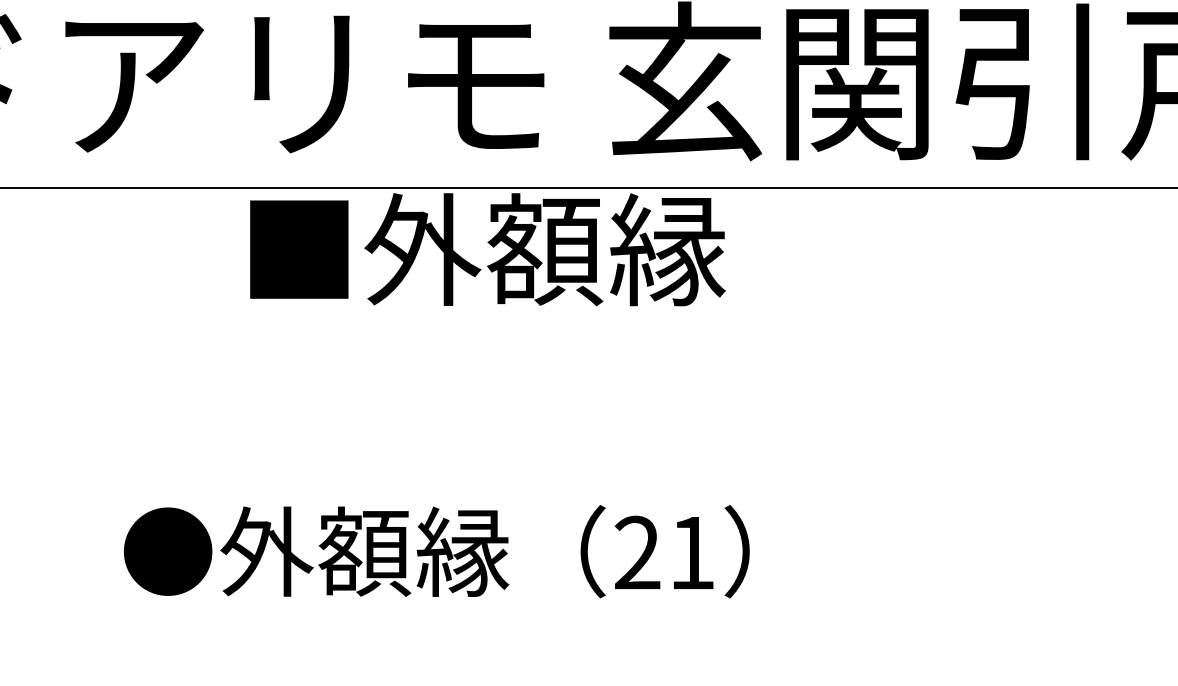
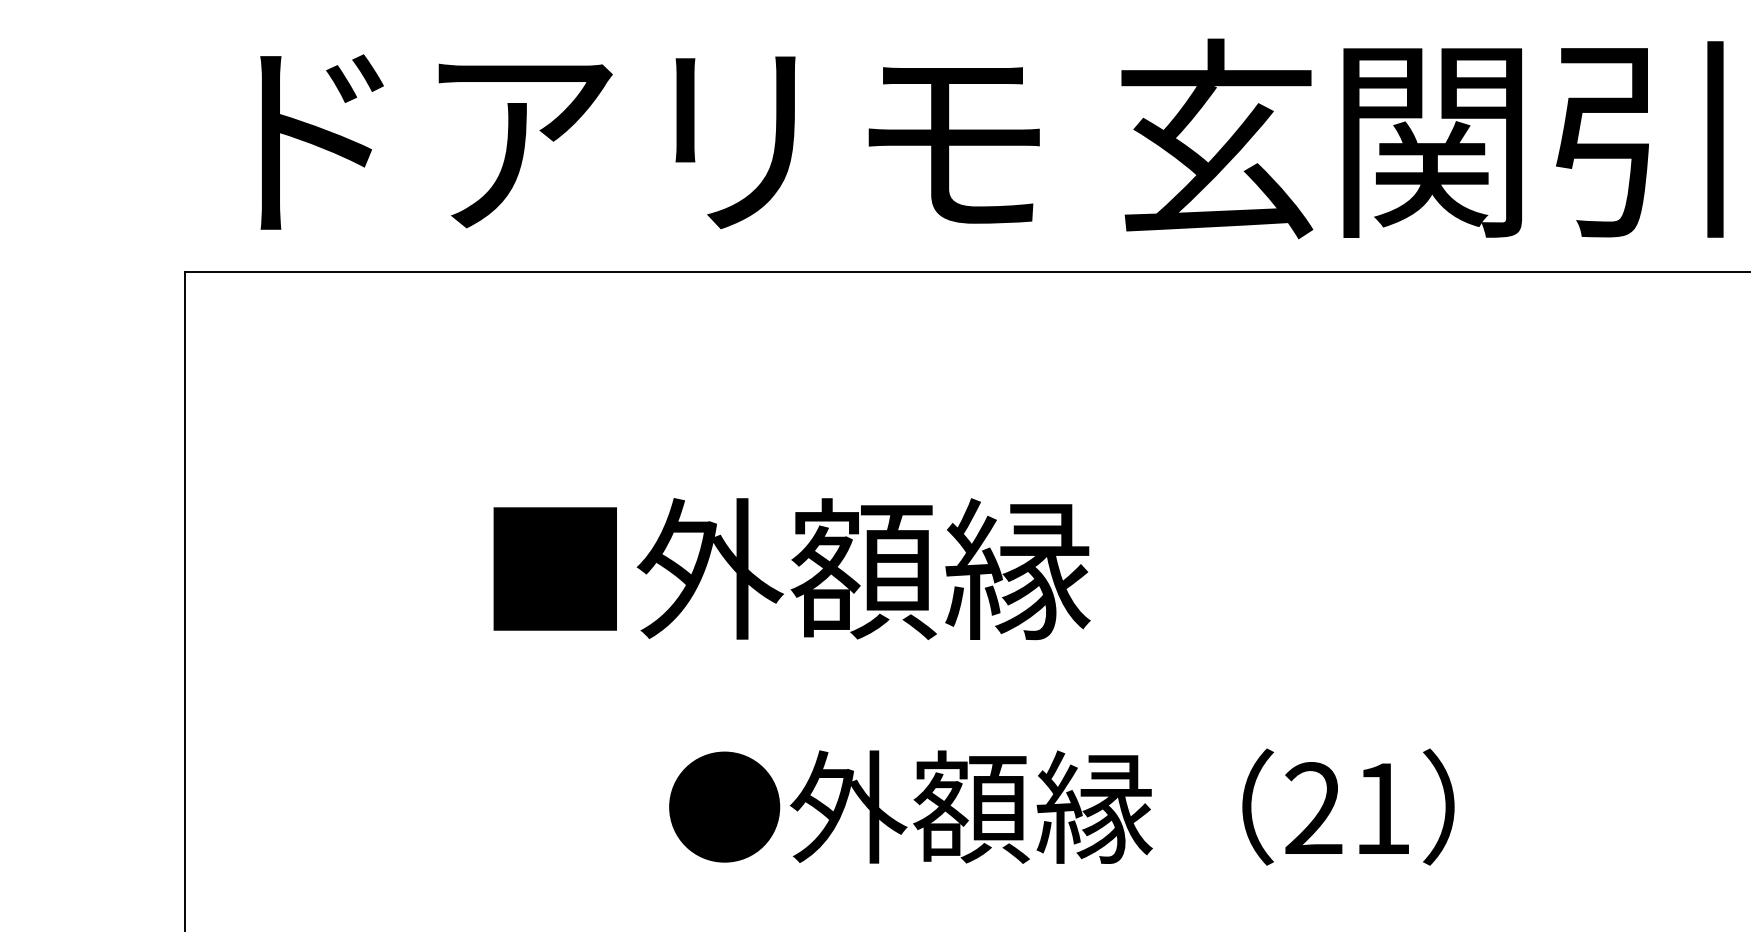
text: (487, 250) -> (791, 569), moved
text: (436, 551) -> (1061, 806), moved

